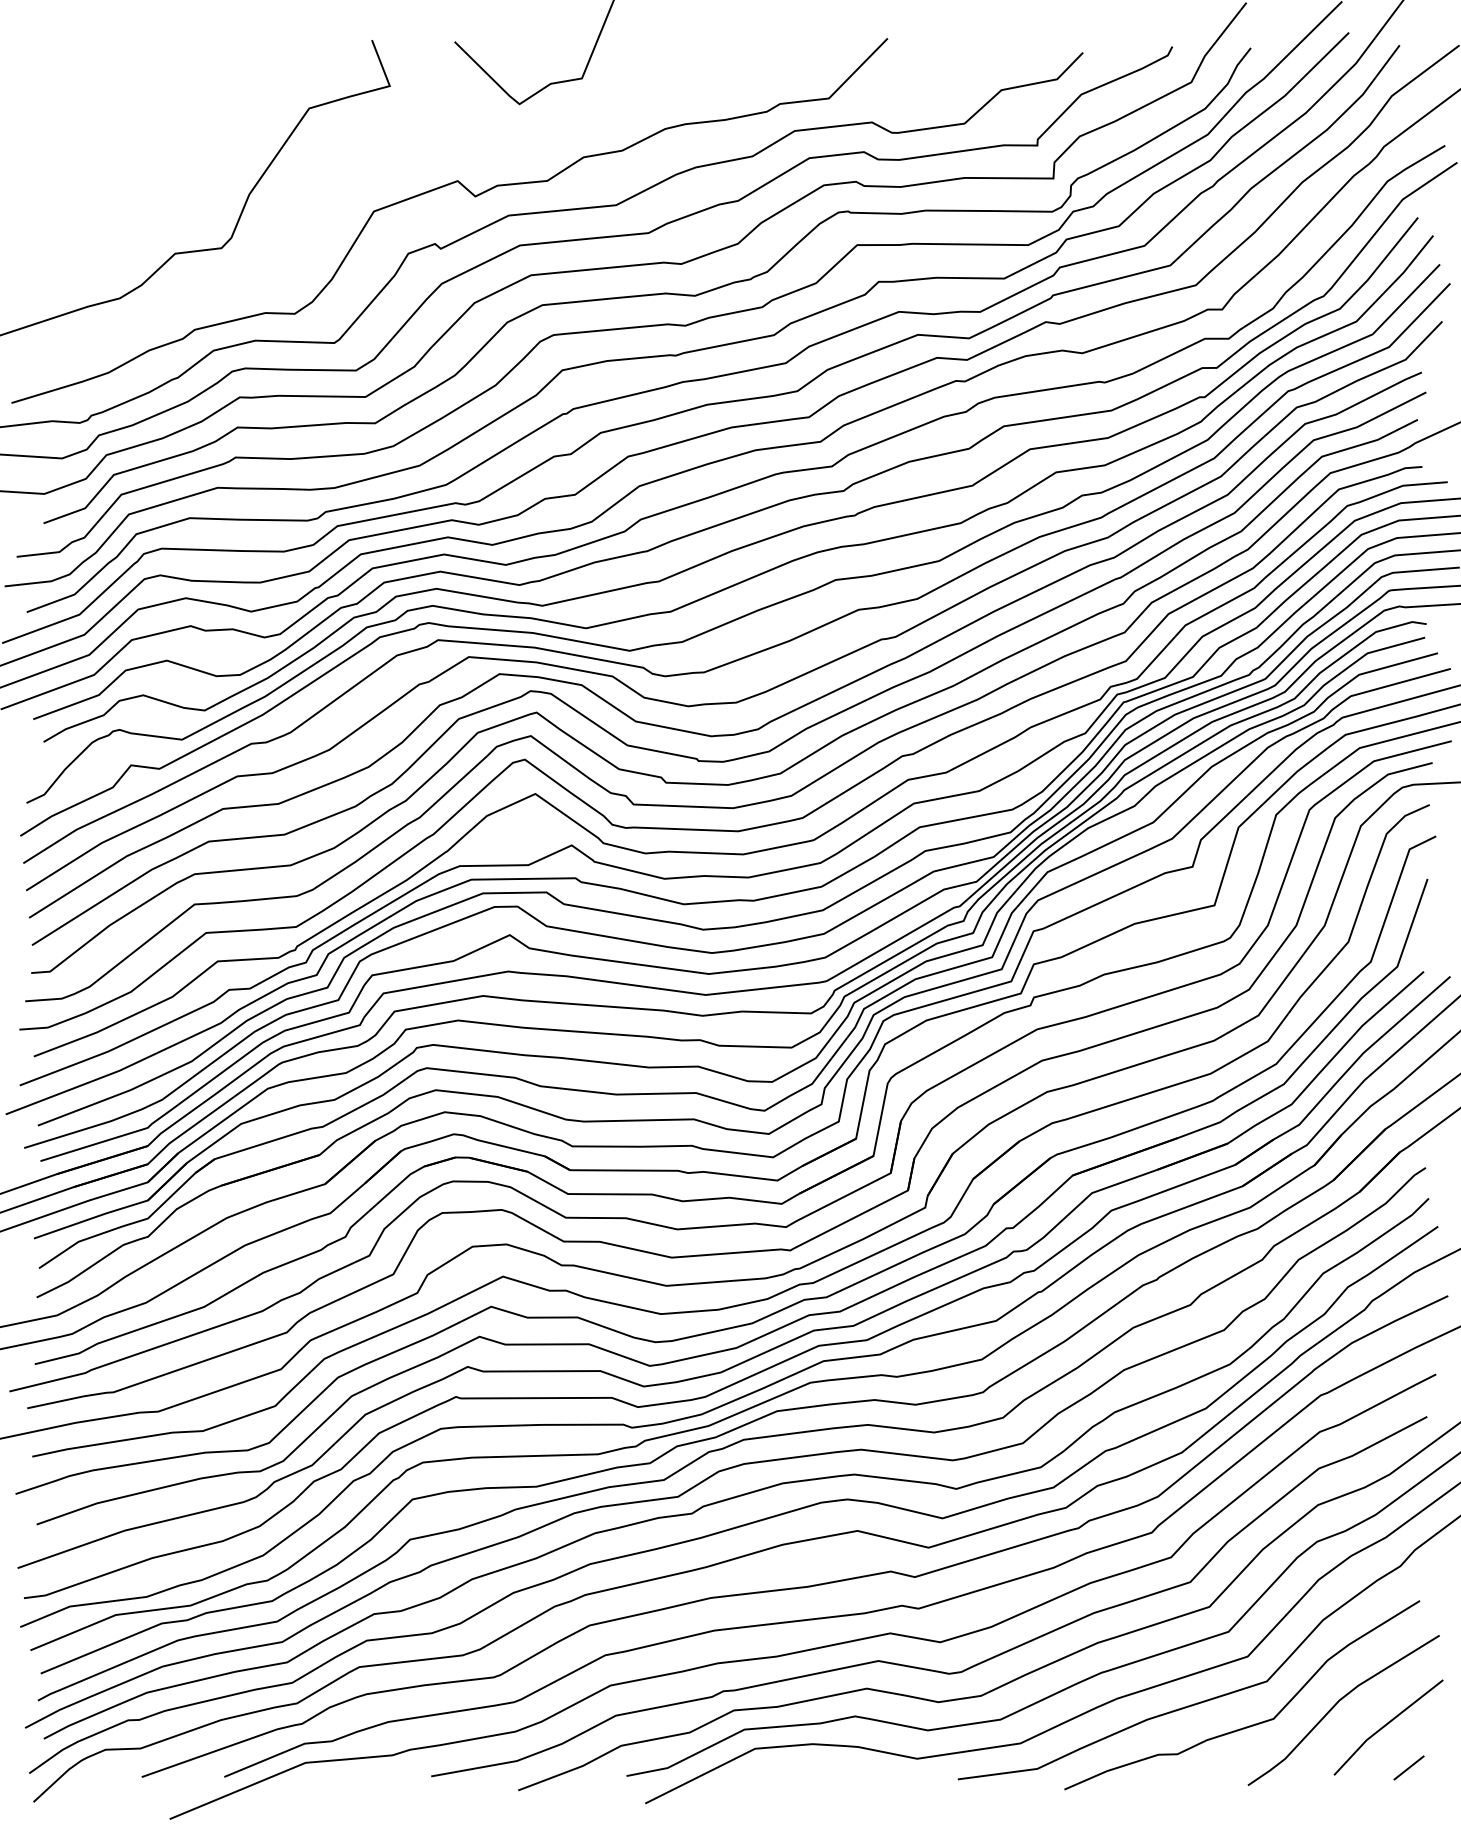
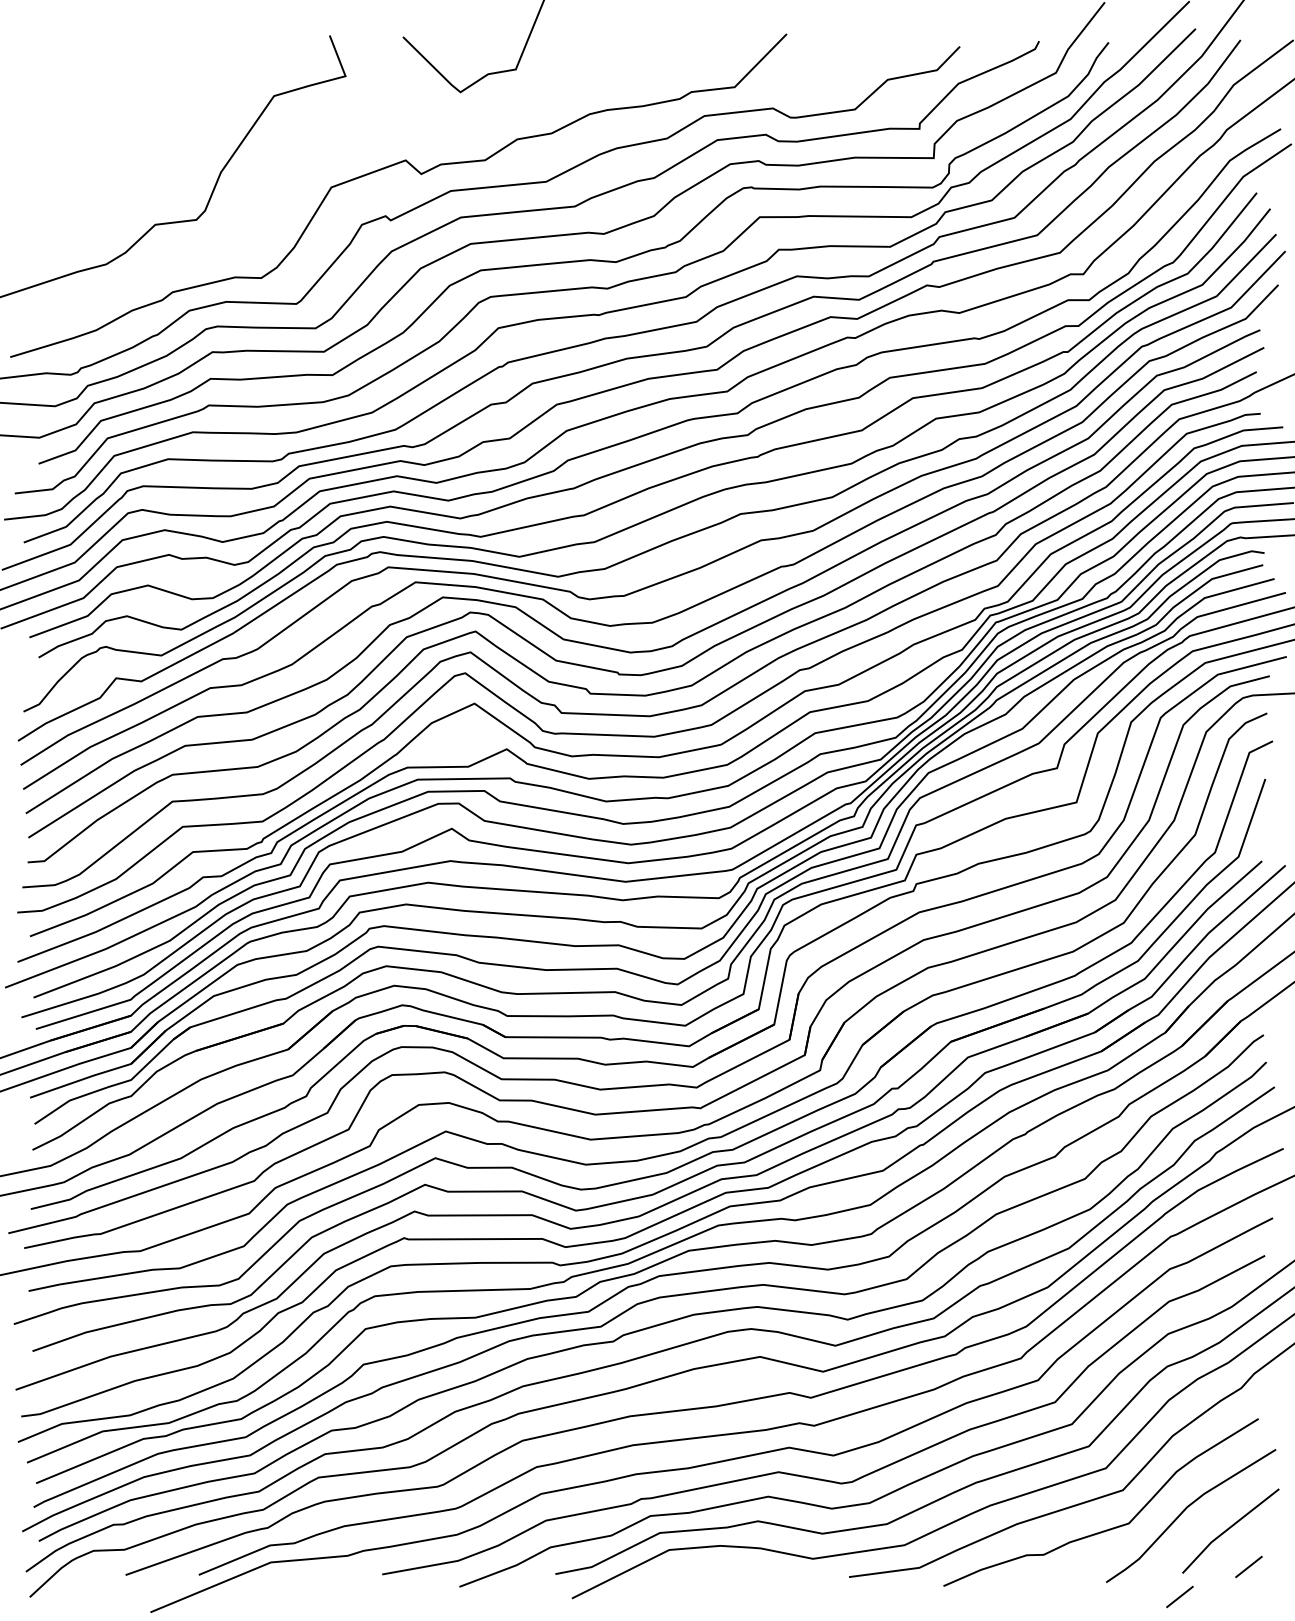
line: (1330, 1801) -> (1179, 1596), added

